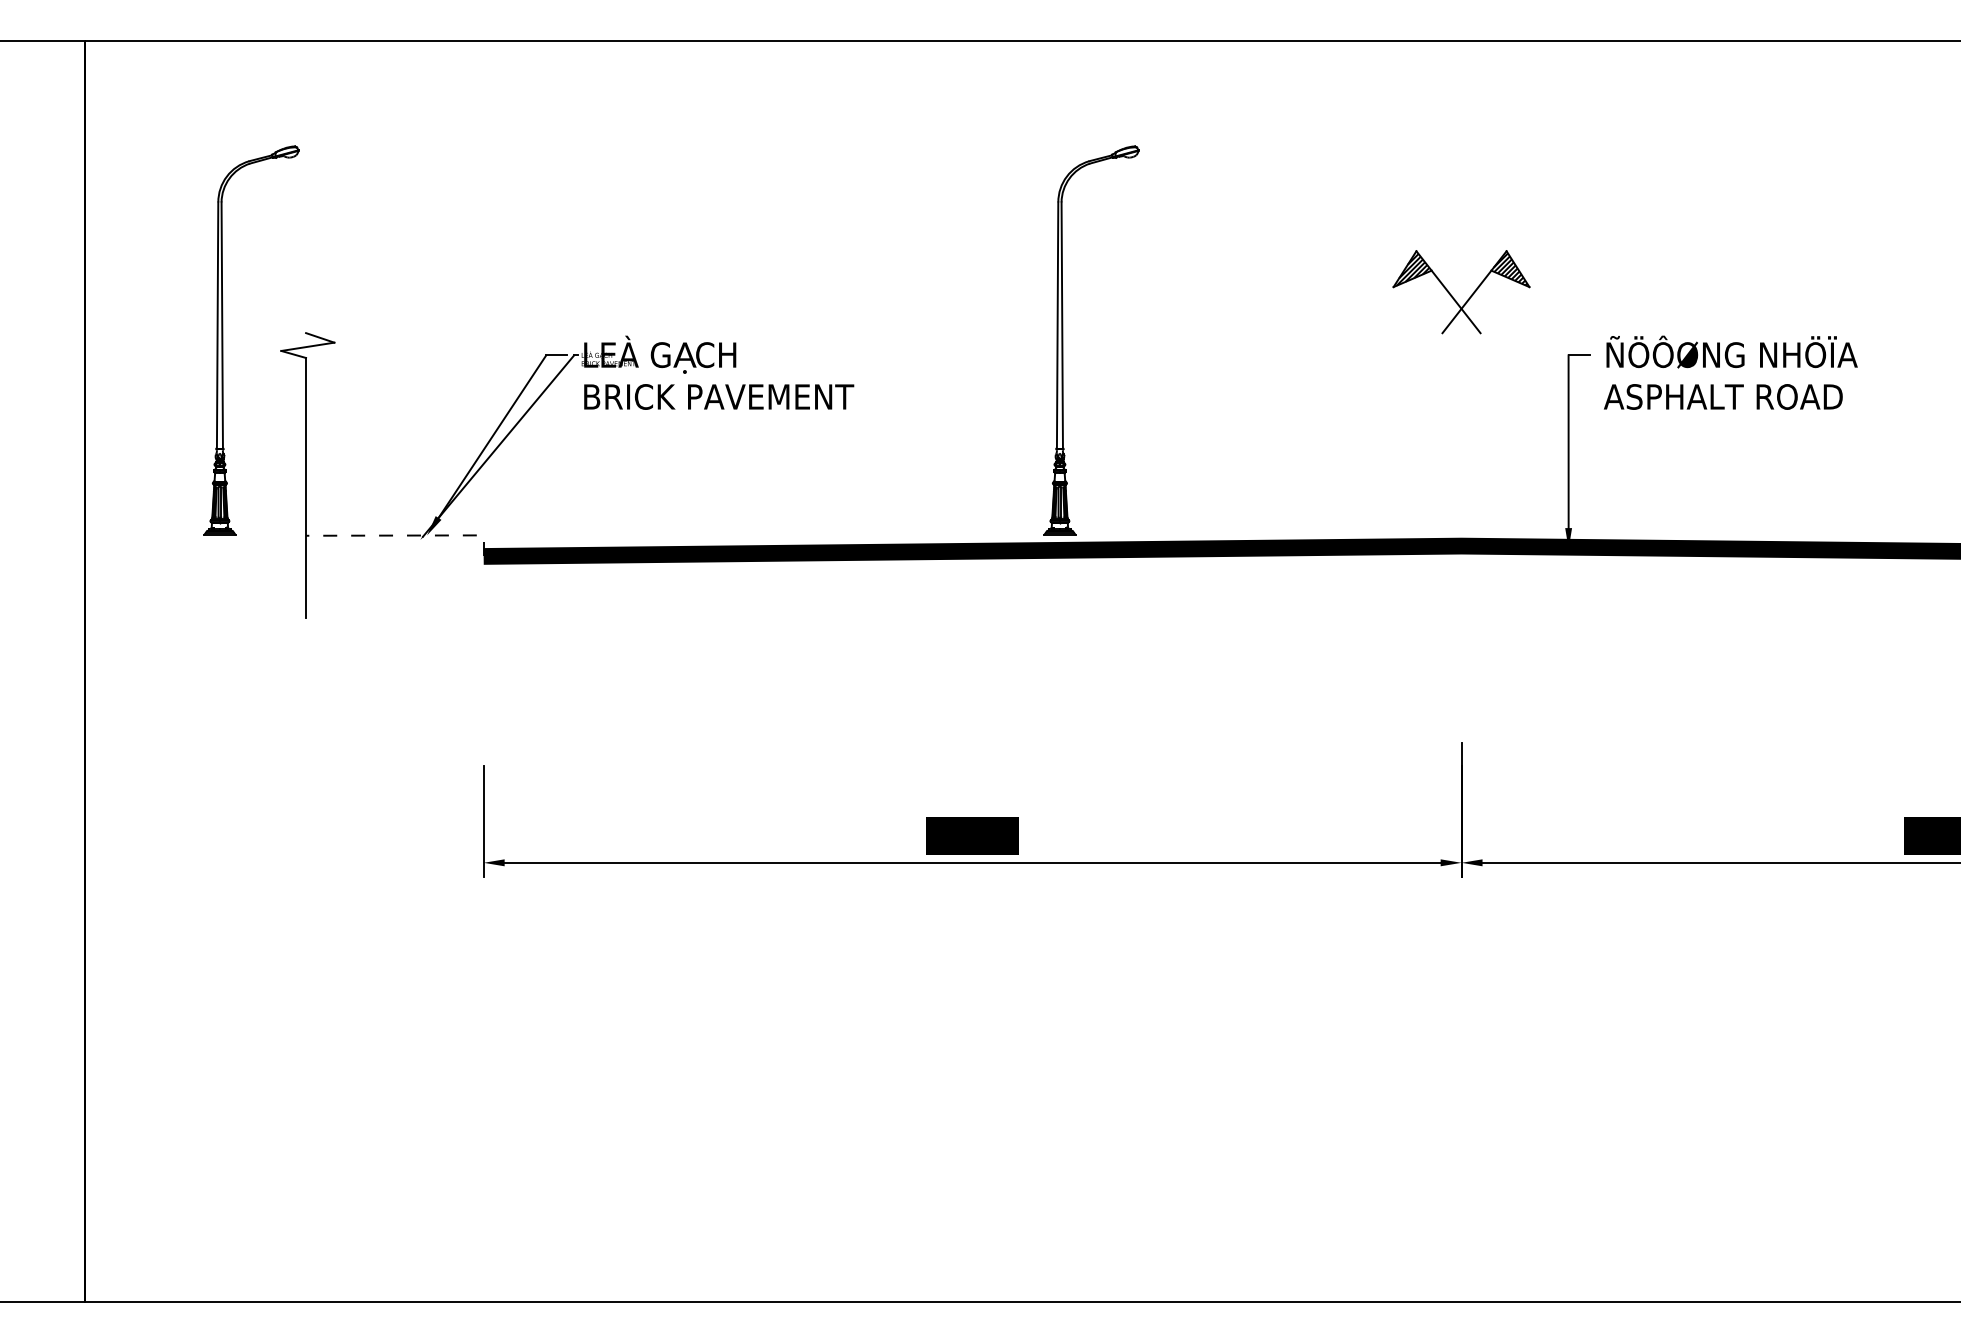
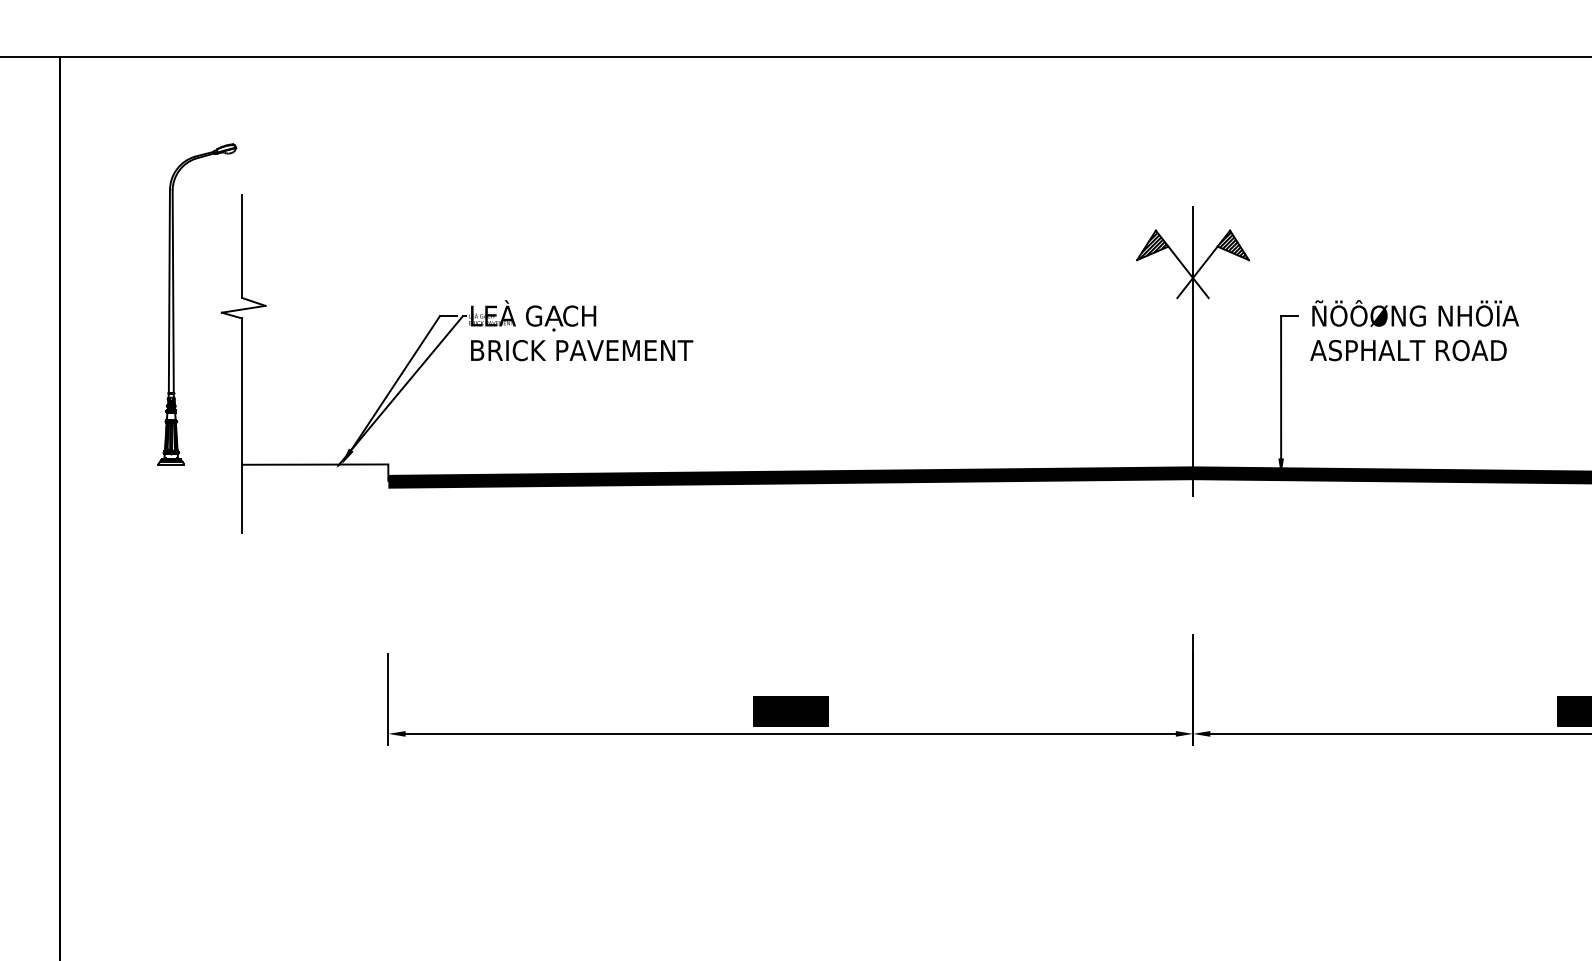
line: (306, 270) -> (242, 246), added
part: (1063, 340) -> (865, 304), removed
line: (1461, 397) -> (1192, 350), added
line: (405, 535) -> (324, 464), dashed -> solid

